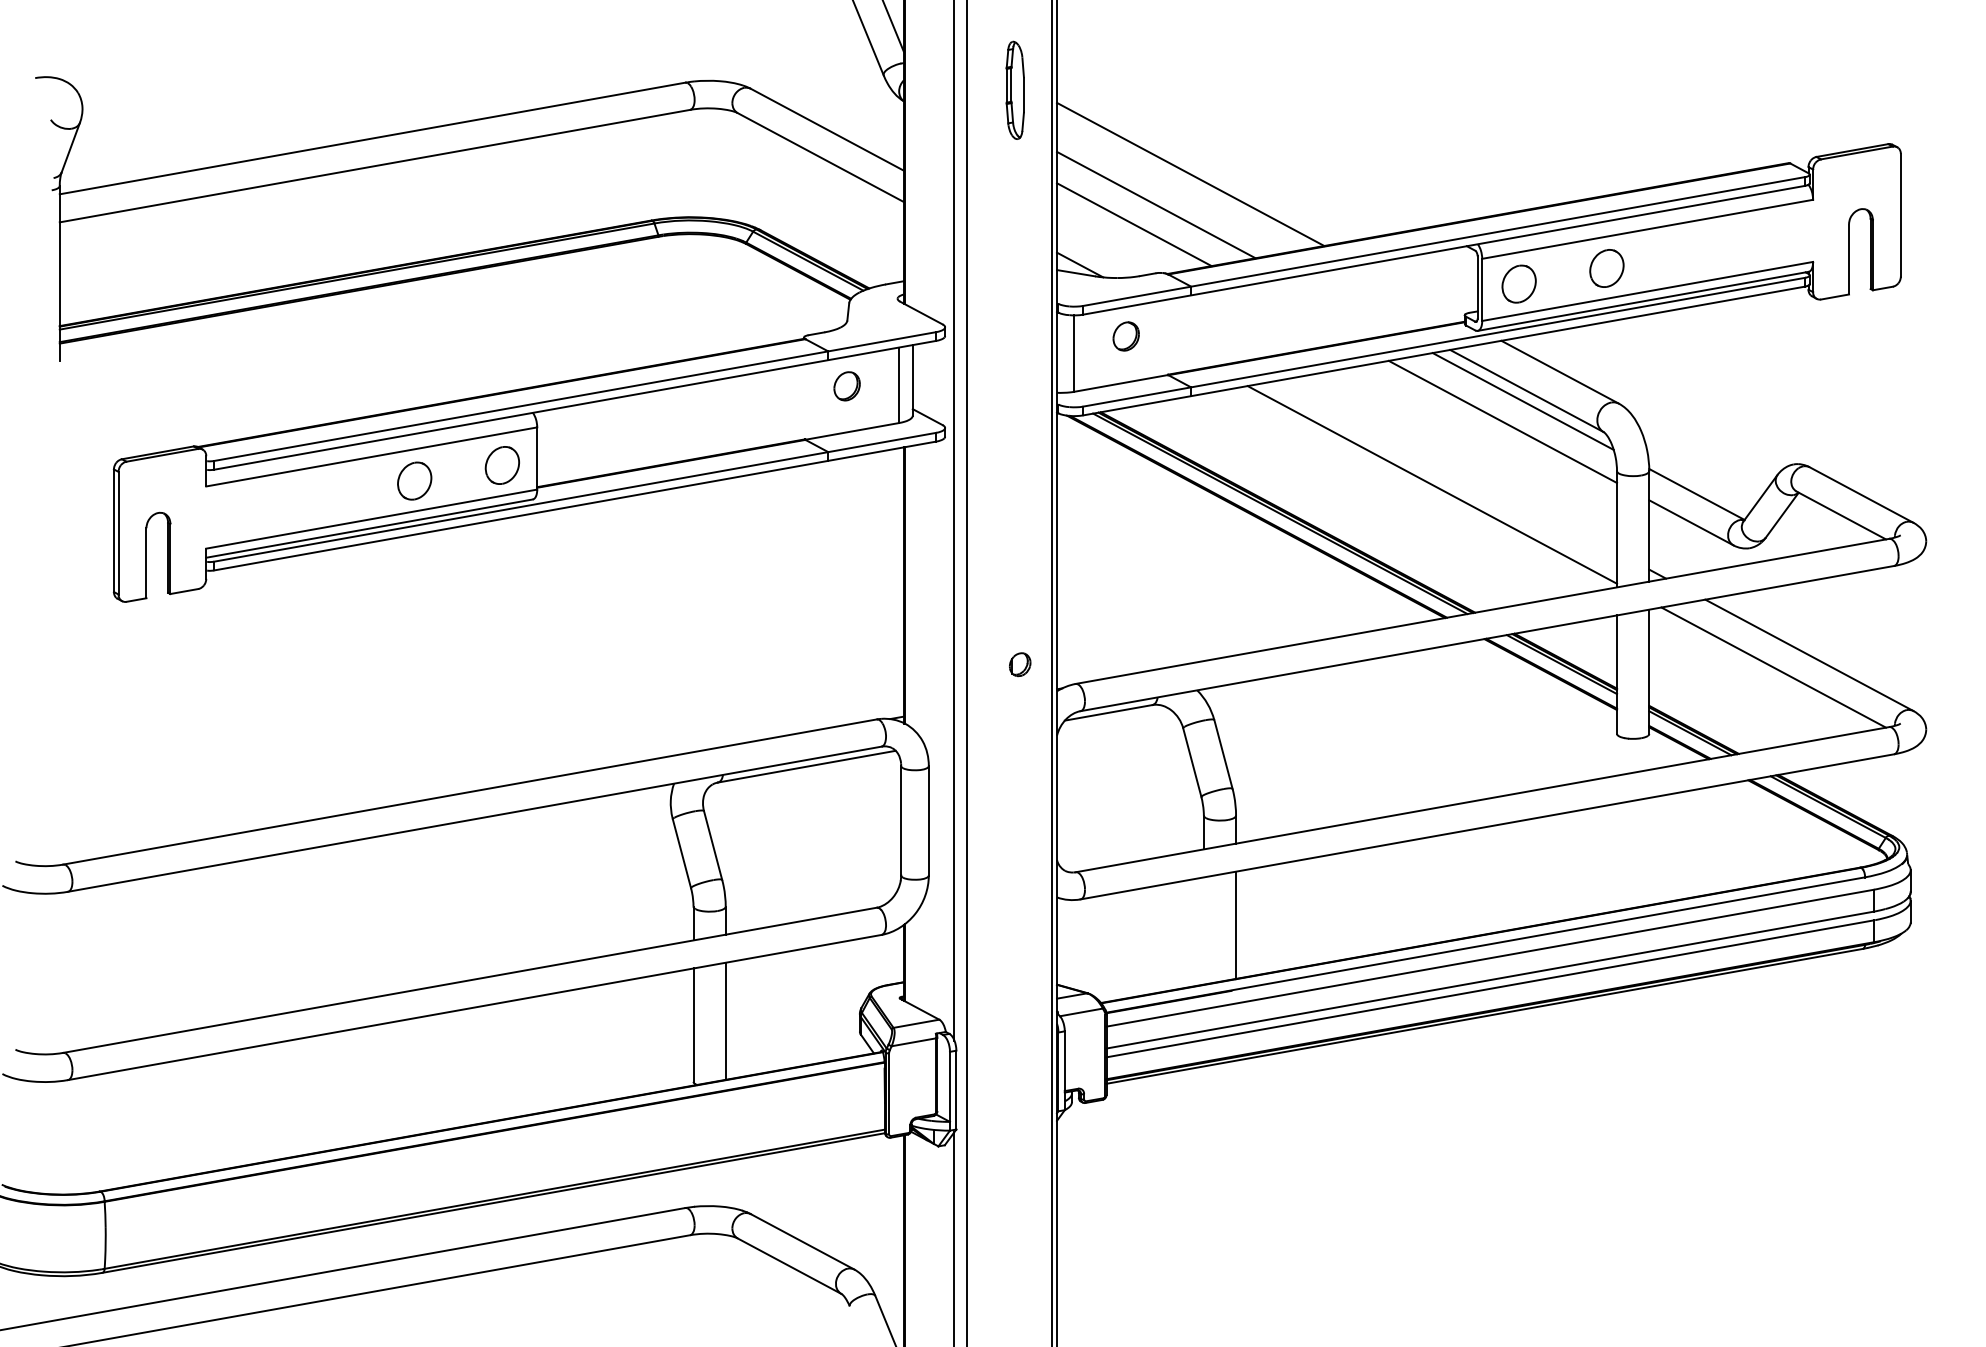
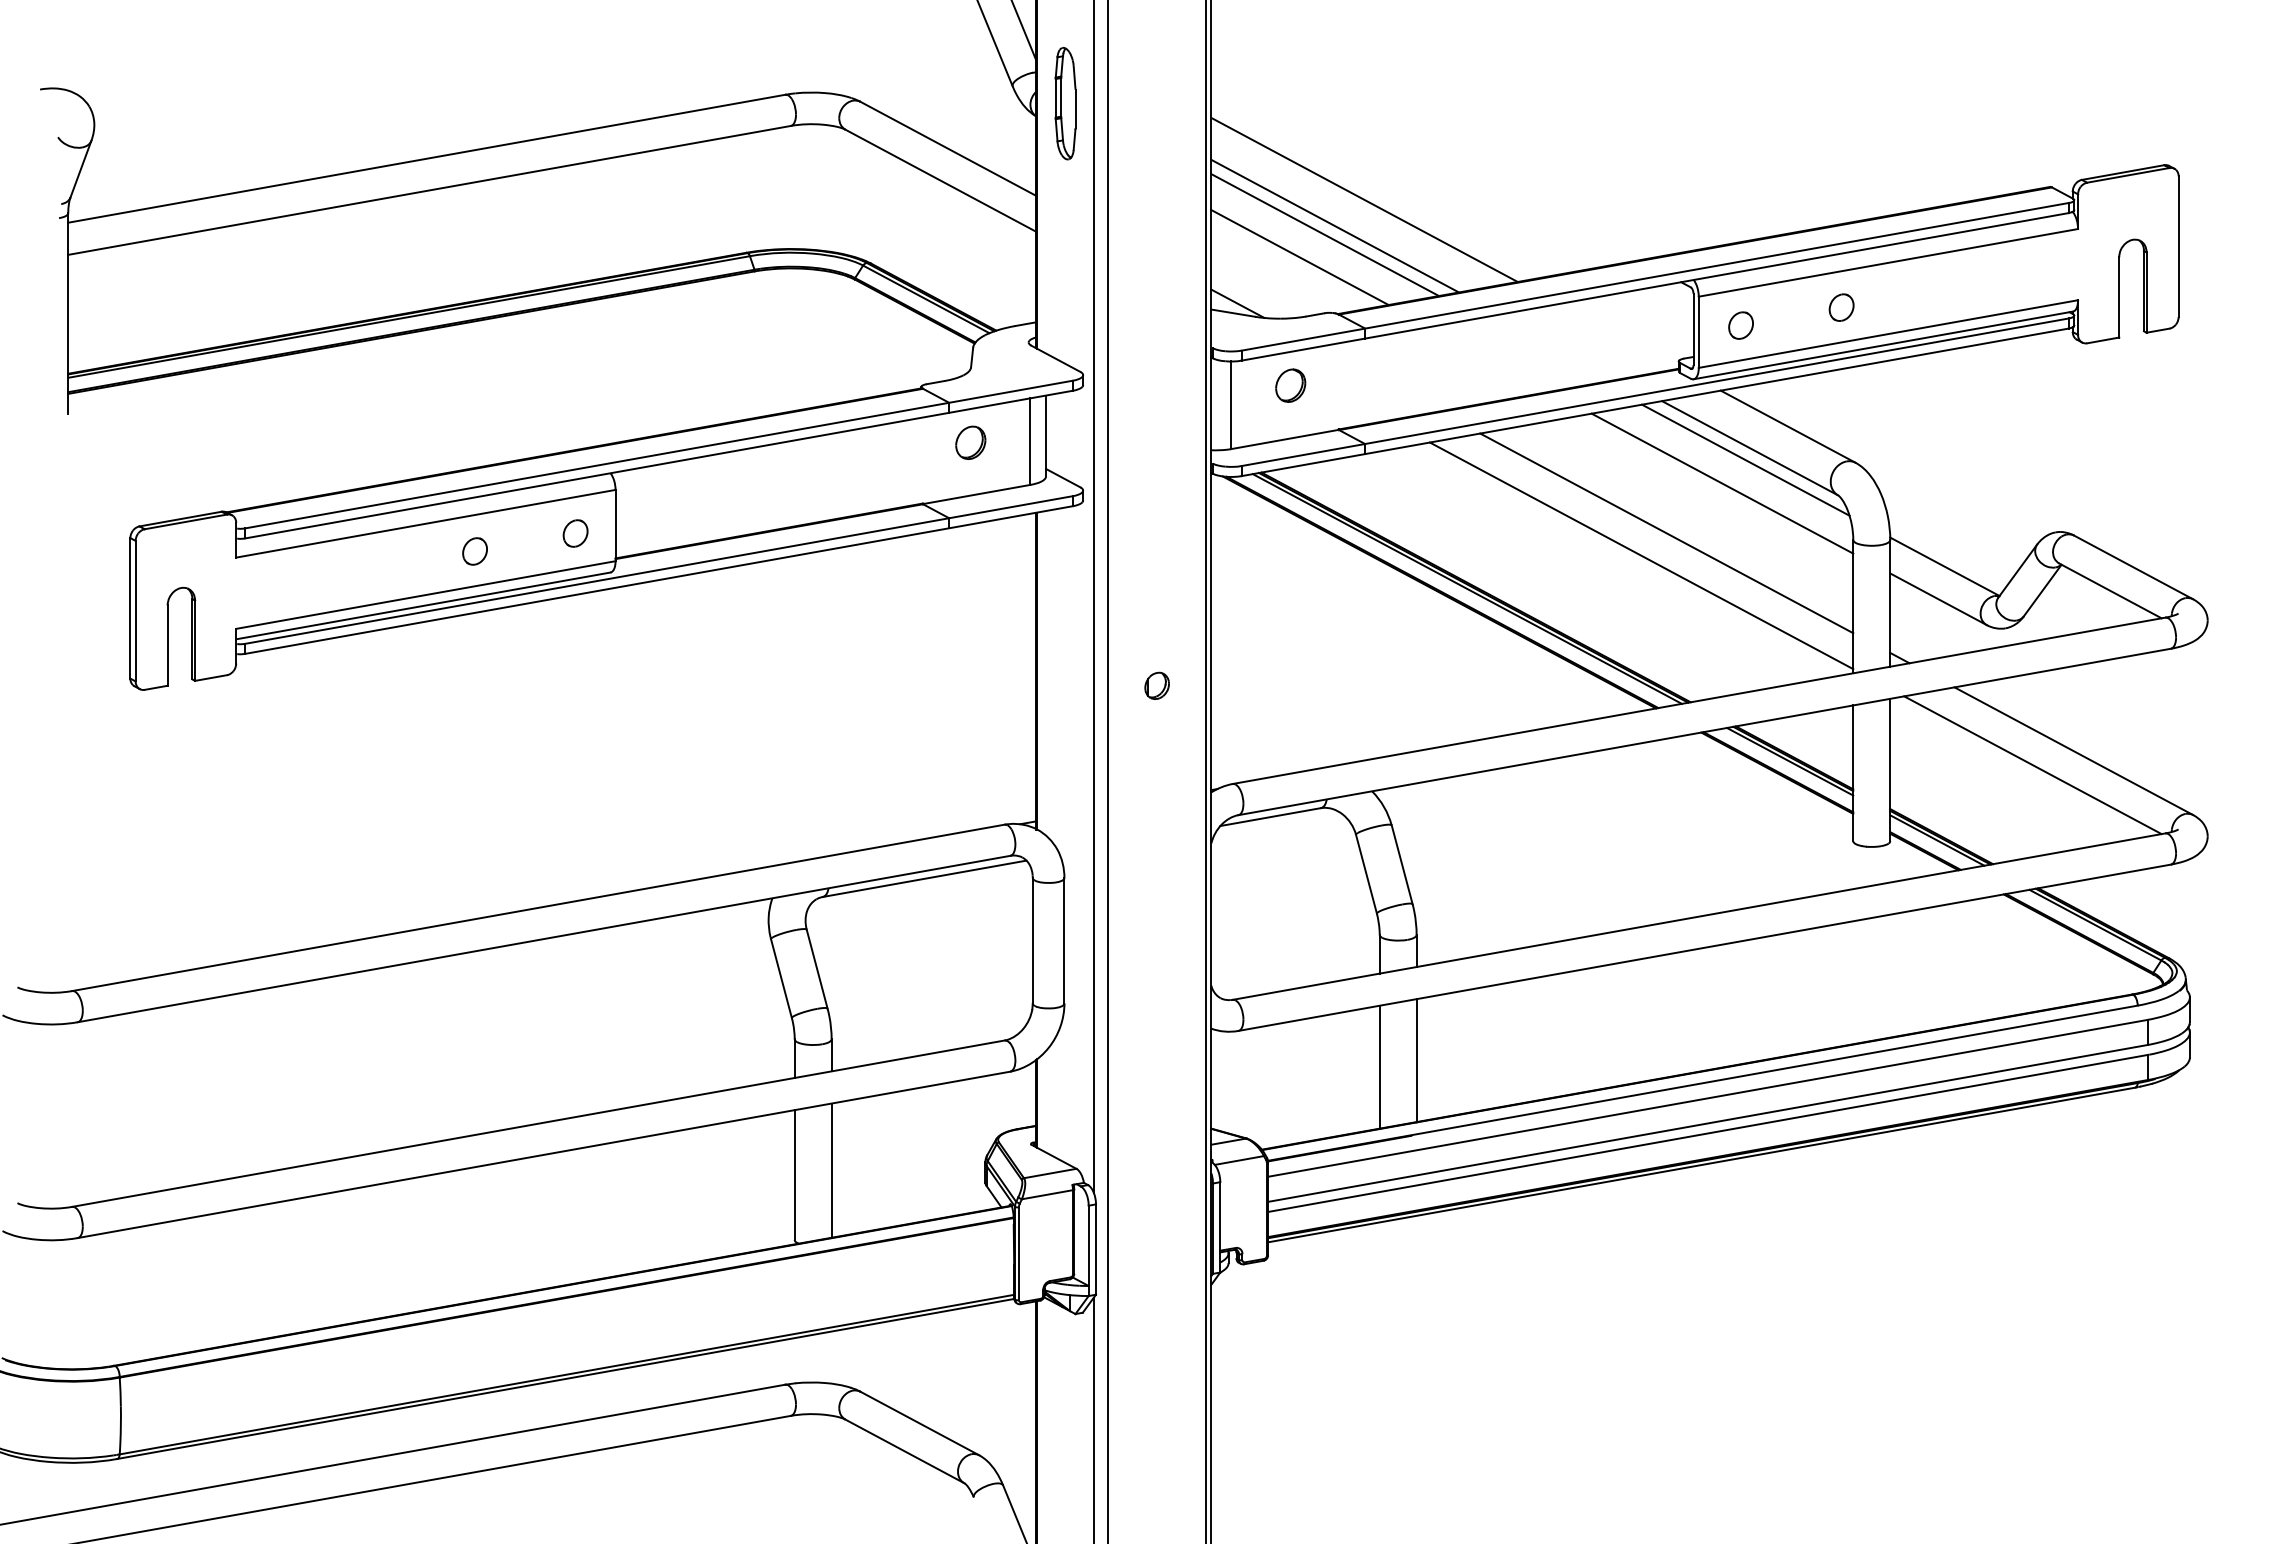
part: (1015, 90) -> (1065, 103), moved
line: (1165, 196) -> (1335, 225), added
part: (1606, 268) -> (1841, 307), size x0.62
part: (1518, 283) -> (1740, 325), size x0.62
part: (502, 465) -> (575, 533), size x0.62
line: (1454, 465) -> (1666, 533), added
part: (414, 481) -> (474, 551), size x0.62
part: (1019, 664) -> (1156, 685), moved
line: (1203, 930) -> (1379, 1066), added

